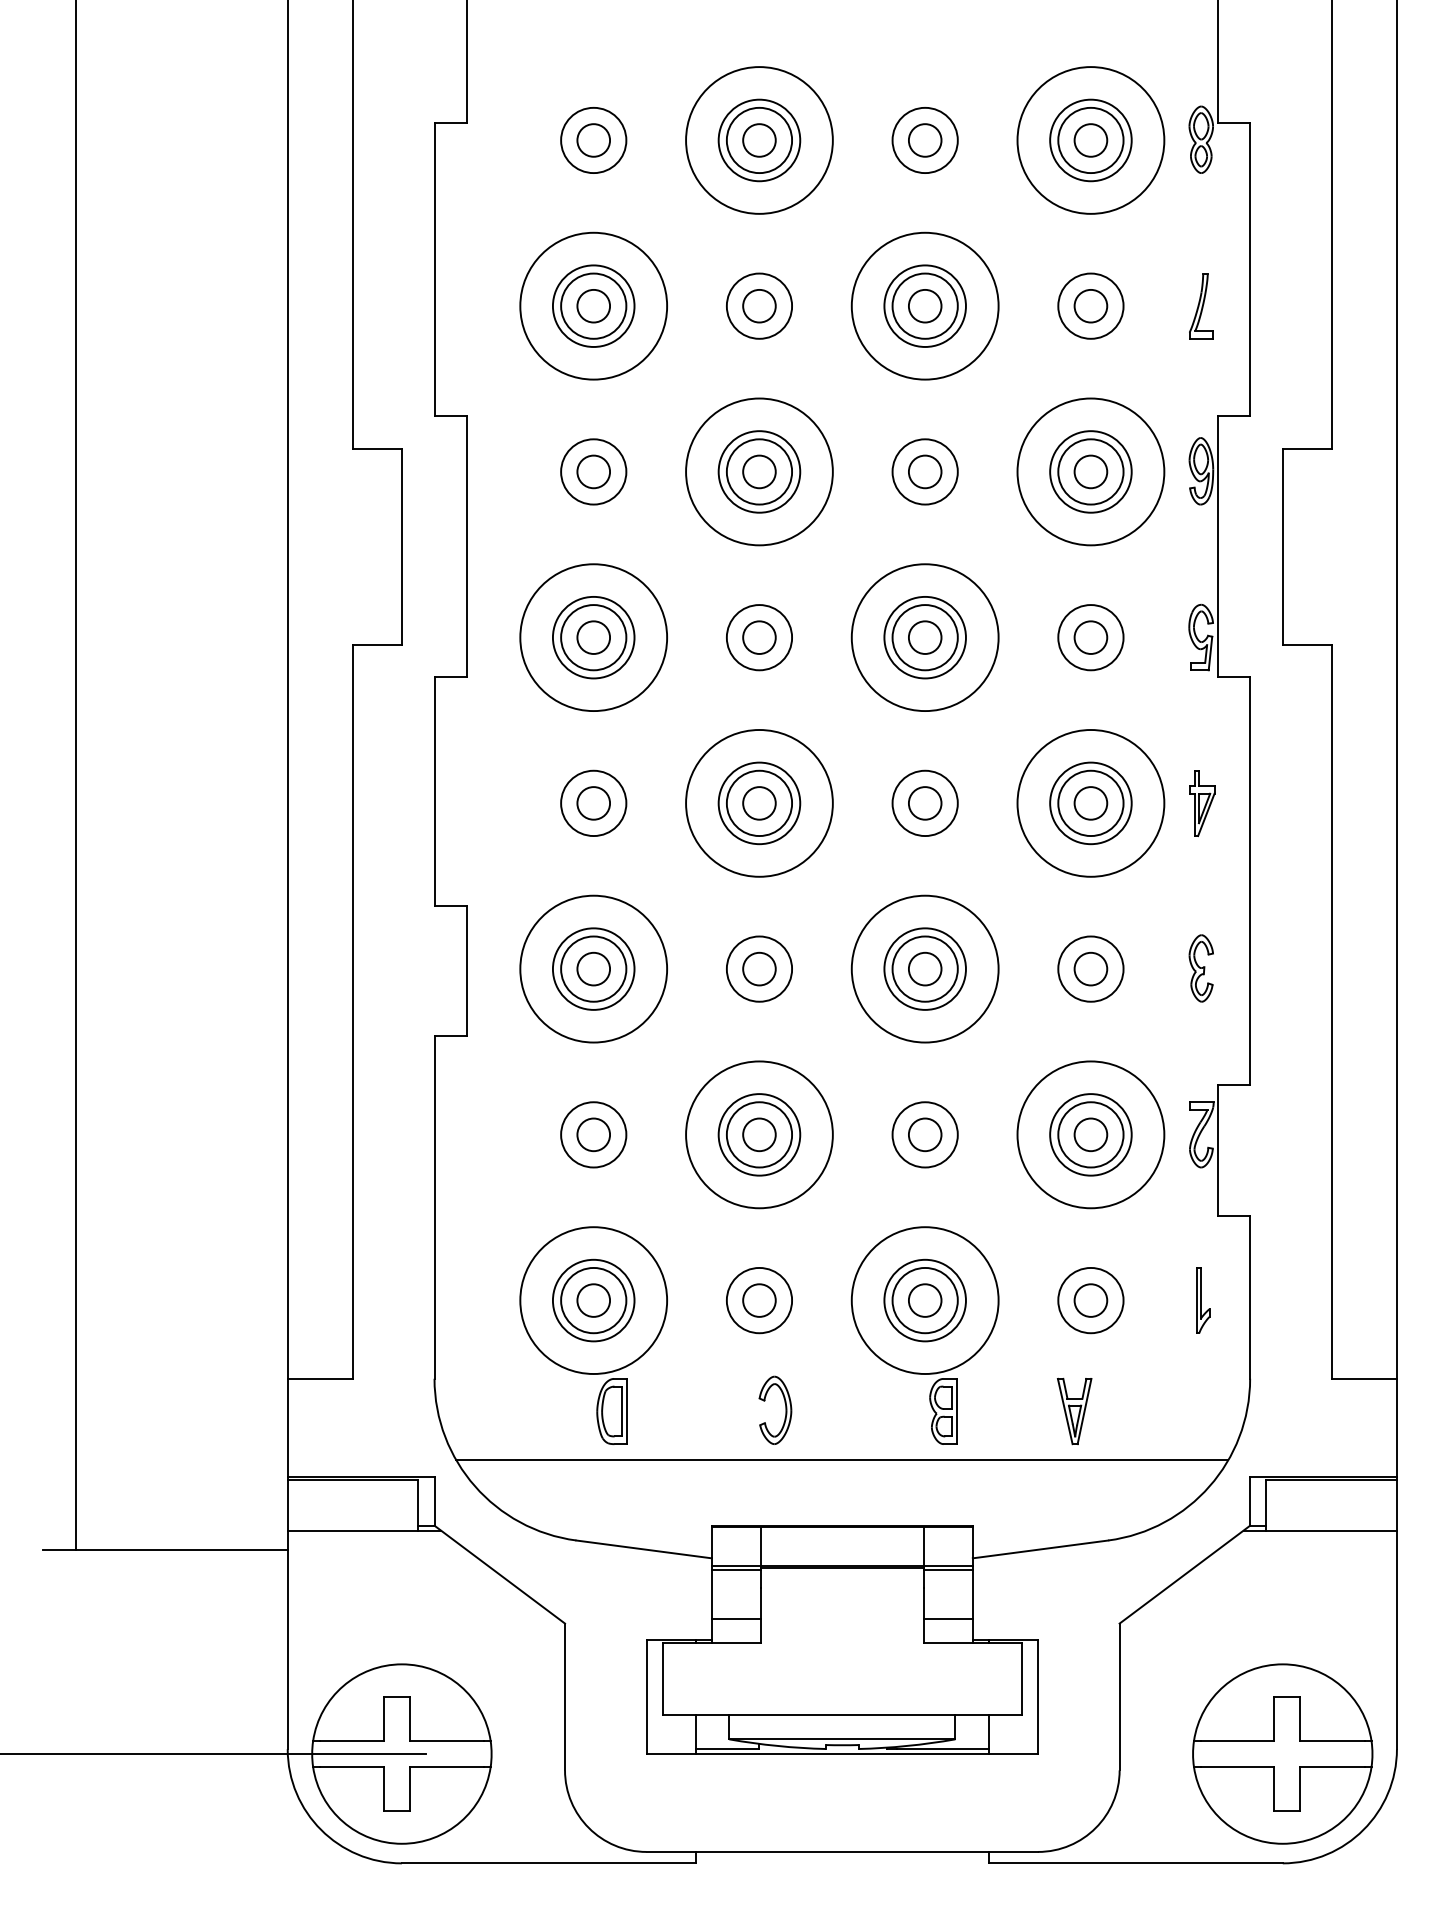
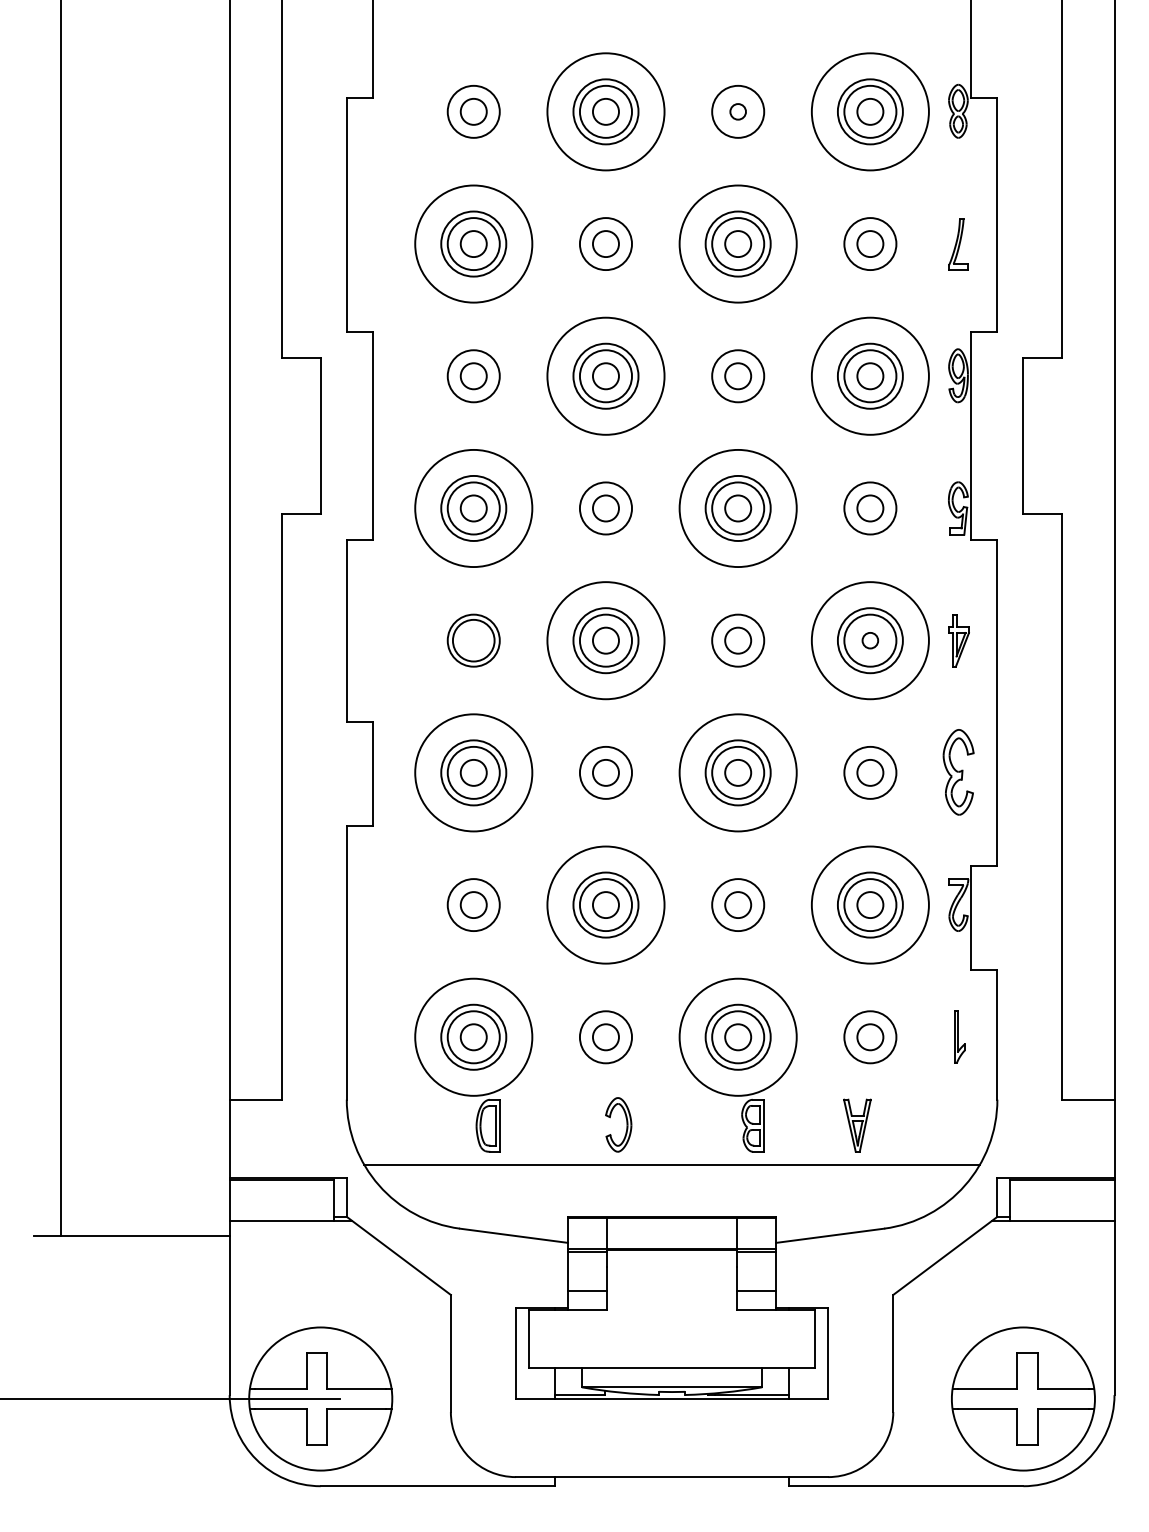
circle: (924, 140) -> (737, 111), size x0.6
circle: (593, 803) -> (473, 640), size x1.6
circle: (1090, 803) -> (870, 640), size x0.6
part: (1200, 968) -> (957, 772), size x1.6

